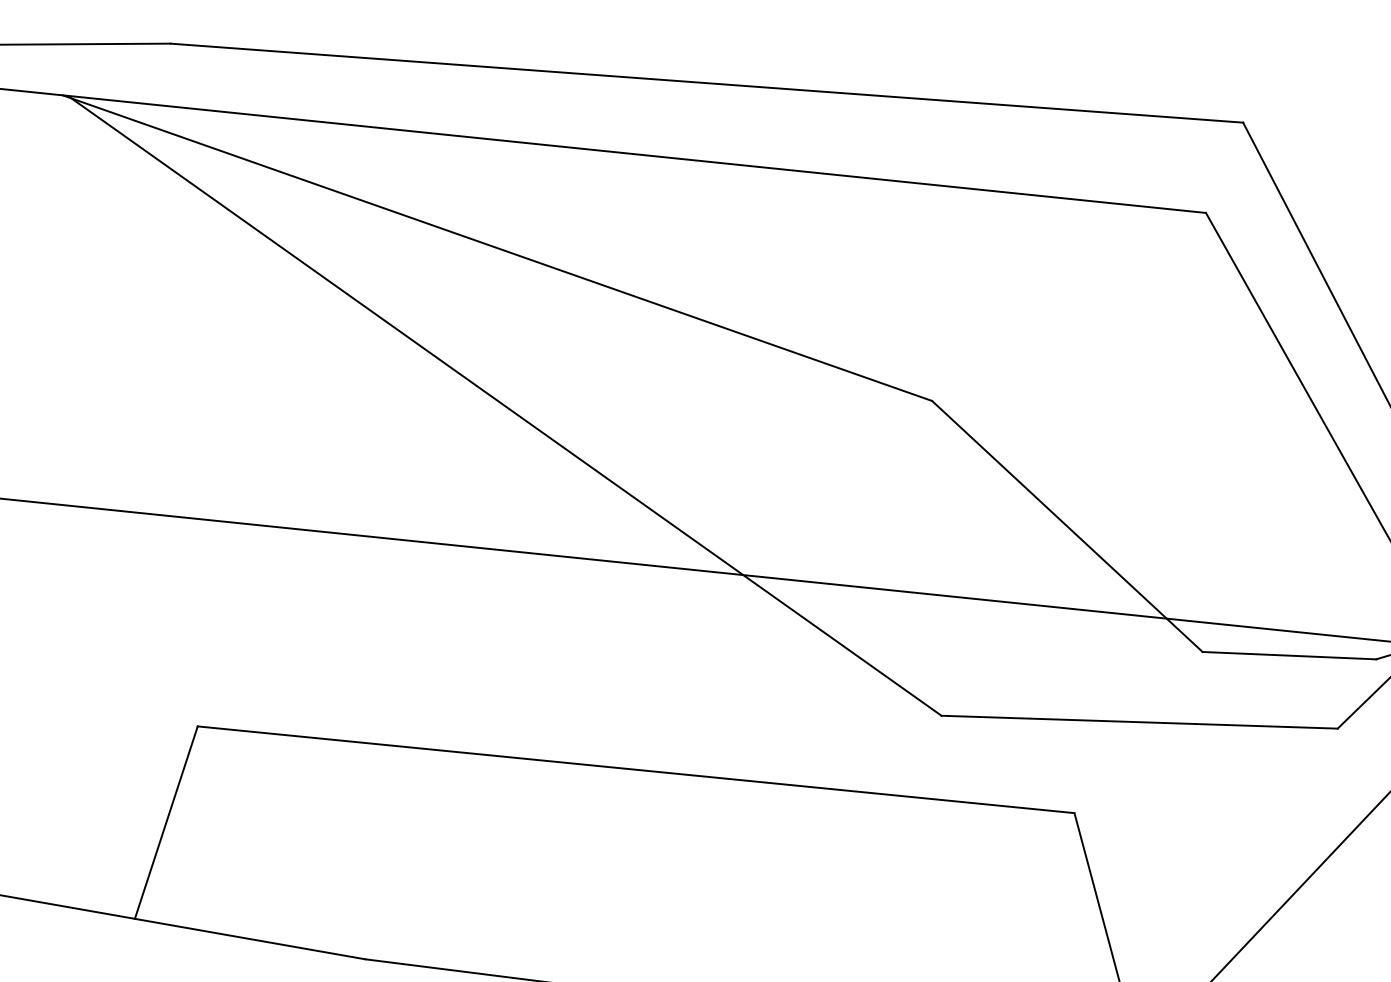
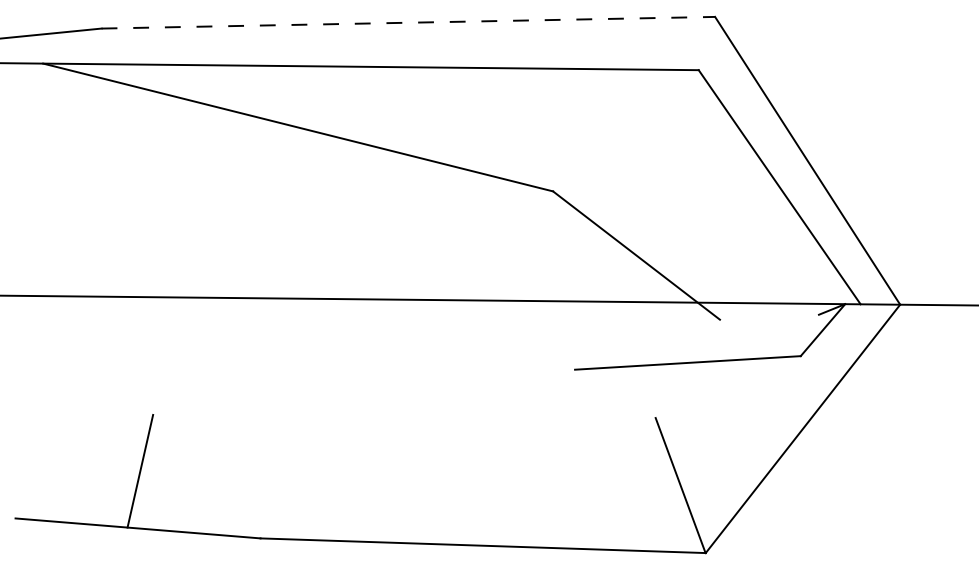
line: (707, 82) -> (408, 22), solid -> dashed
line: (506, 405) -> (311, 216), removed
line: (1287, 654) -> (768, 316), removed
line: (636, 769) -> (404, 416), removed

